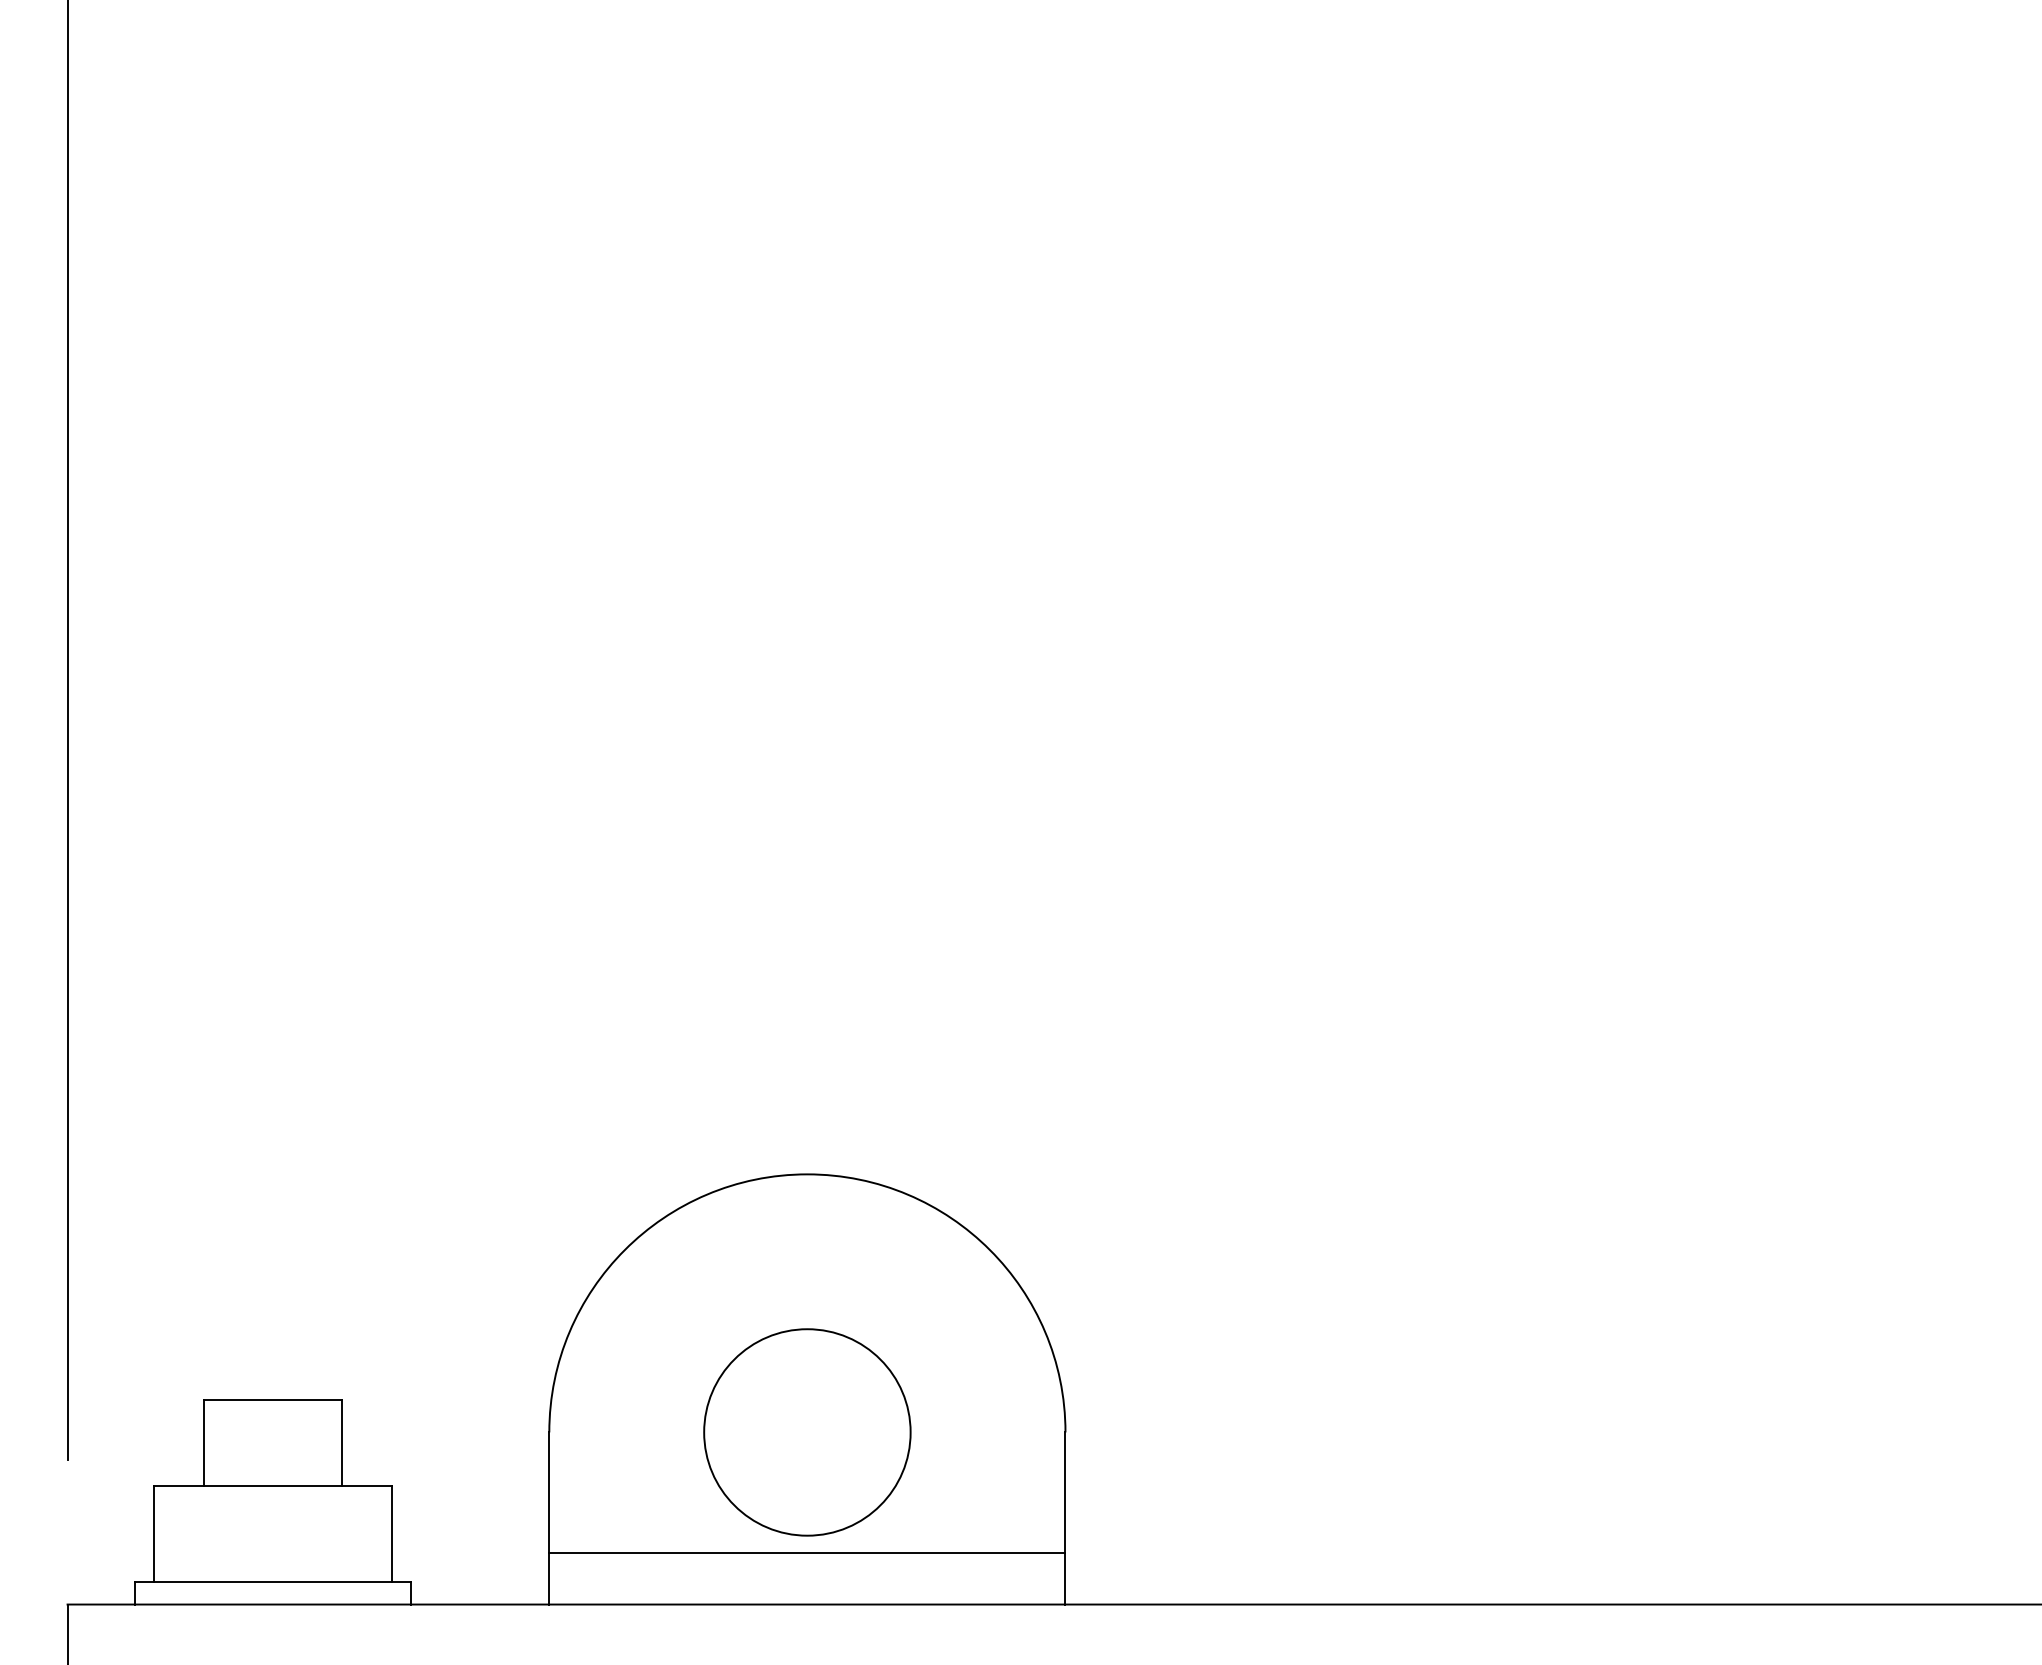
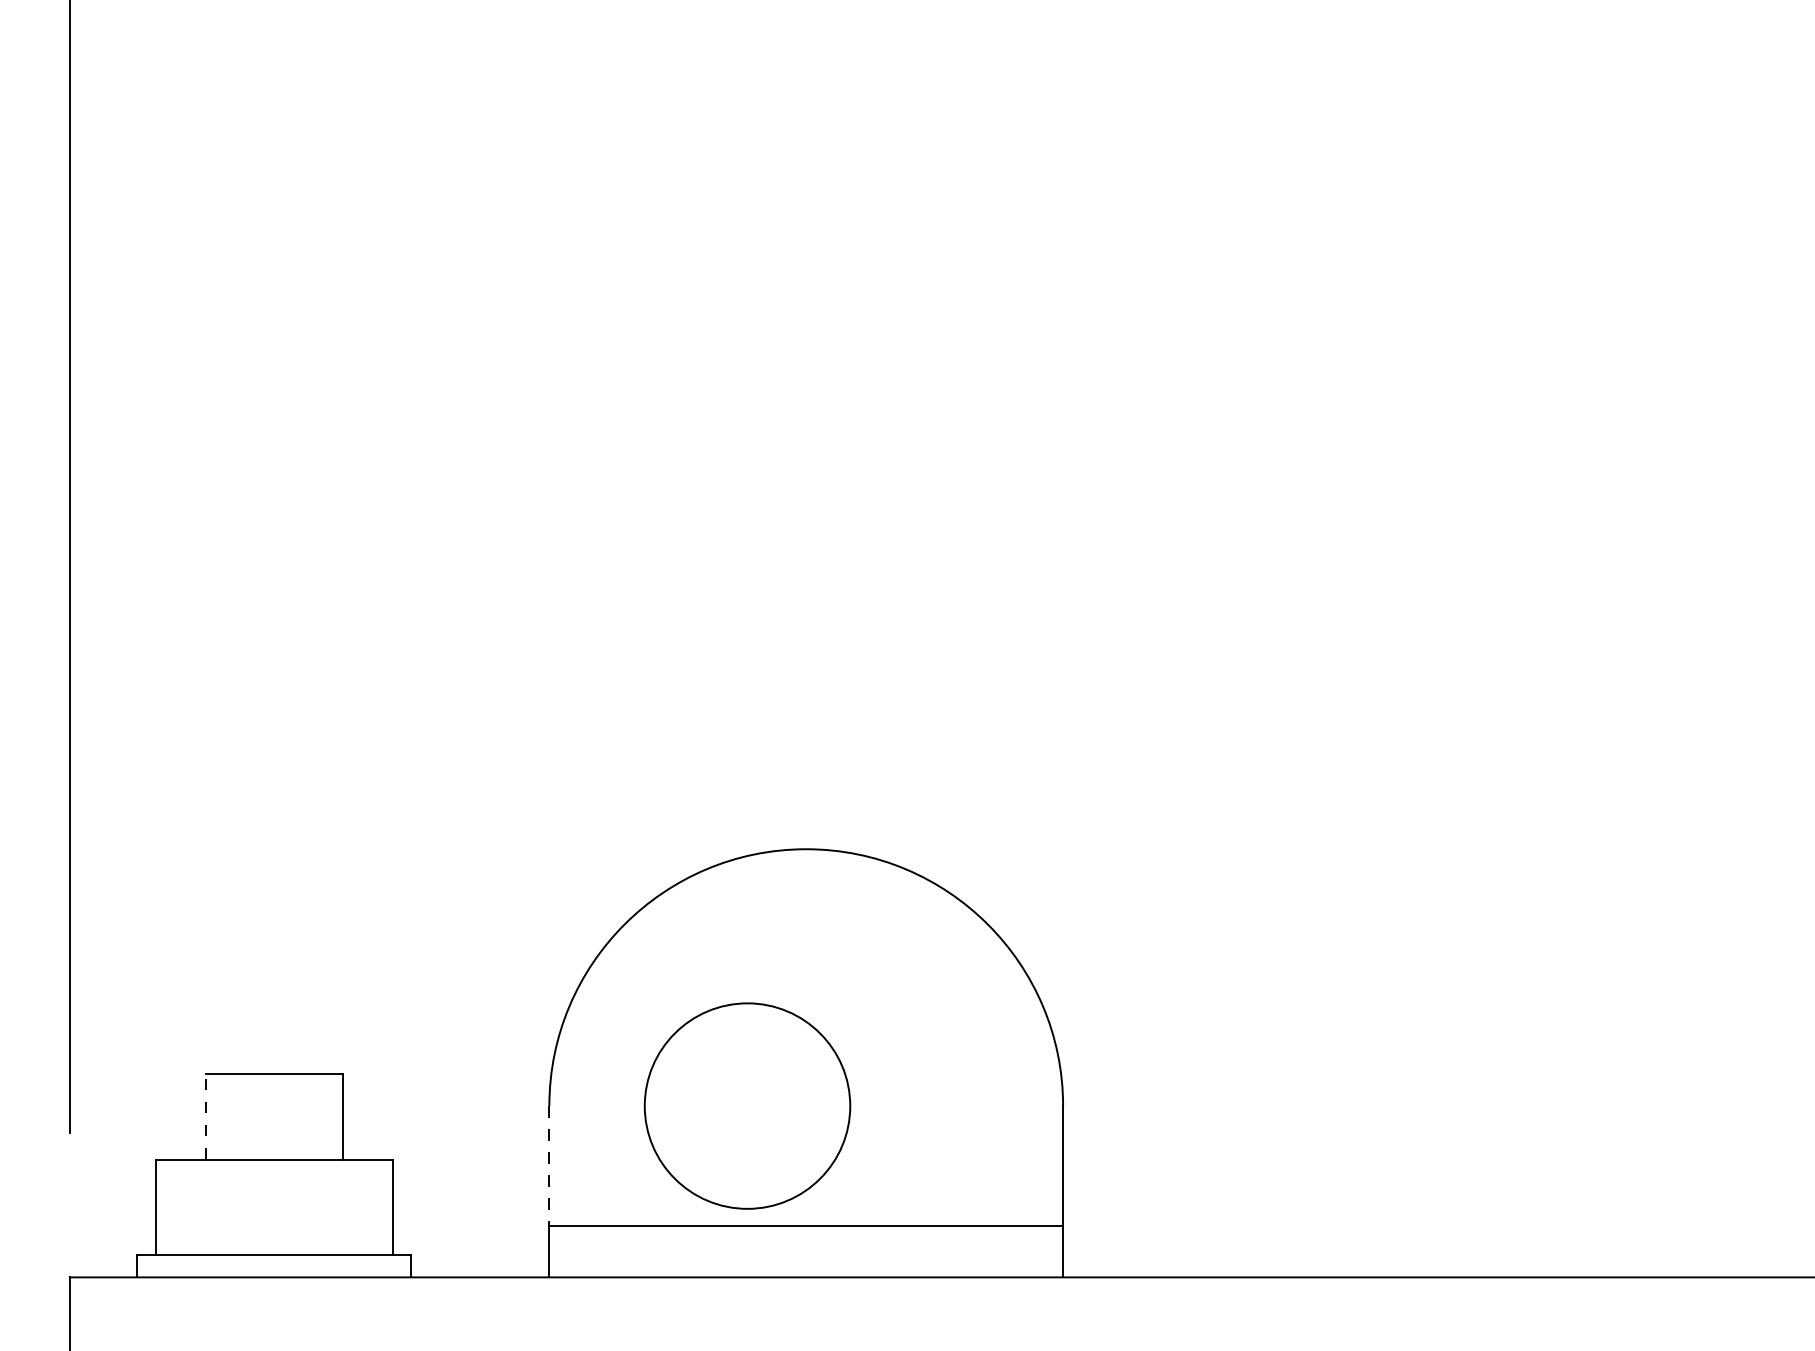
circle: (807, 1432) -> (747, 1106), moved
line: (204, 1442) -> (206, 1116), solid -> dashed
line: (549, 1493) -> (549, 1166), solid -> dashed

